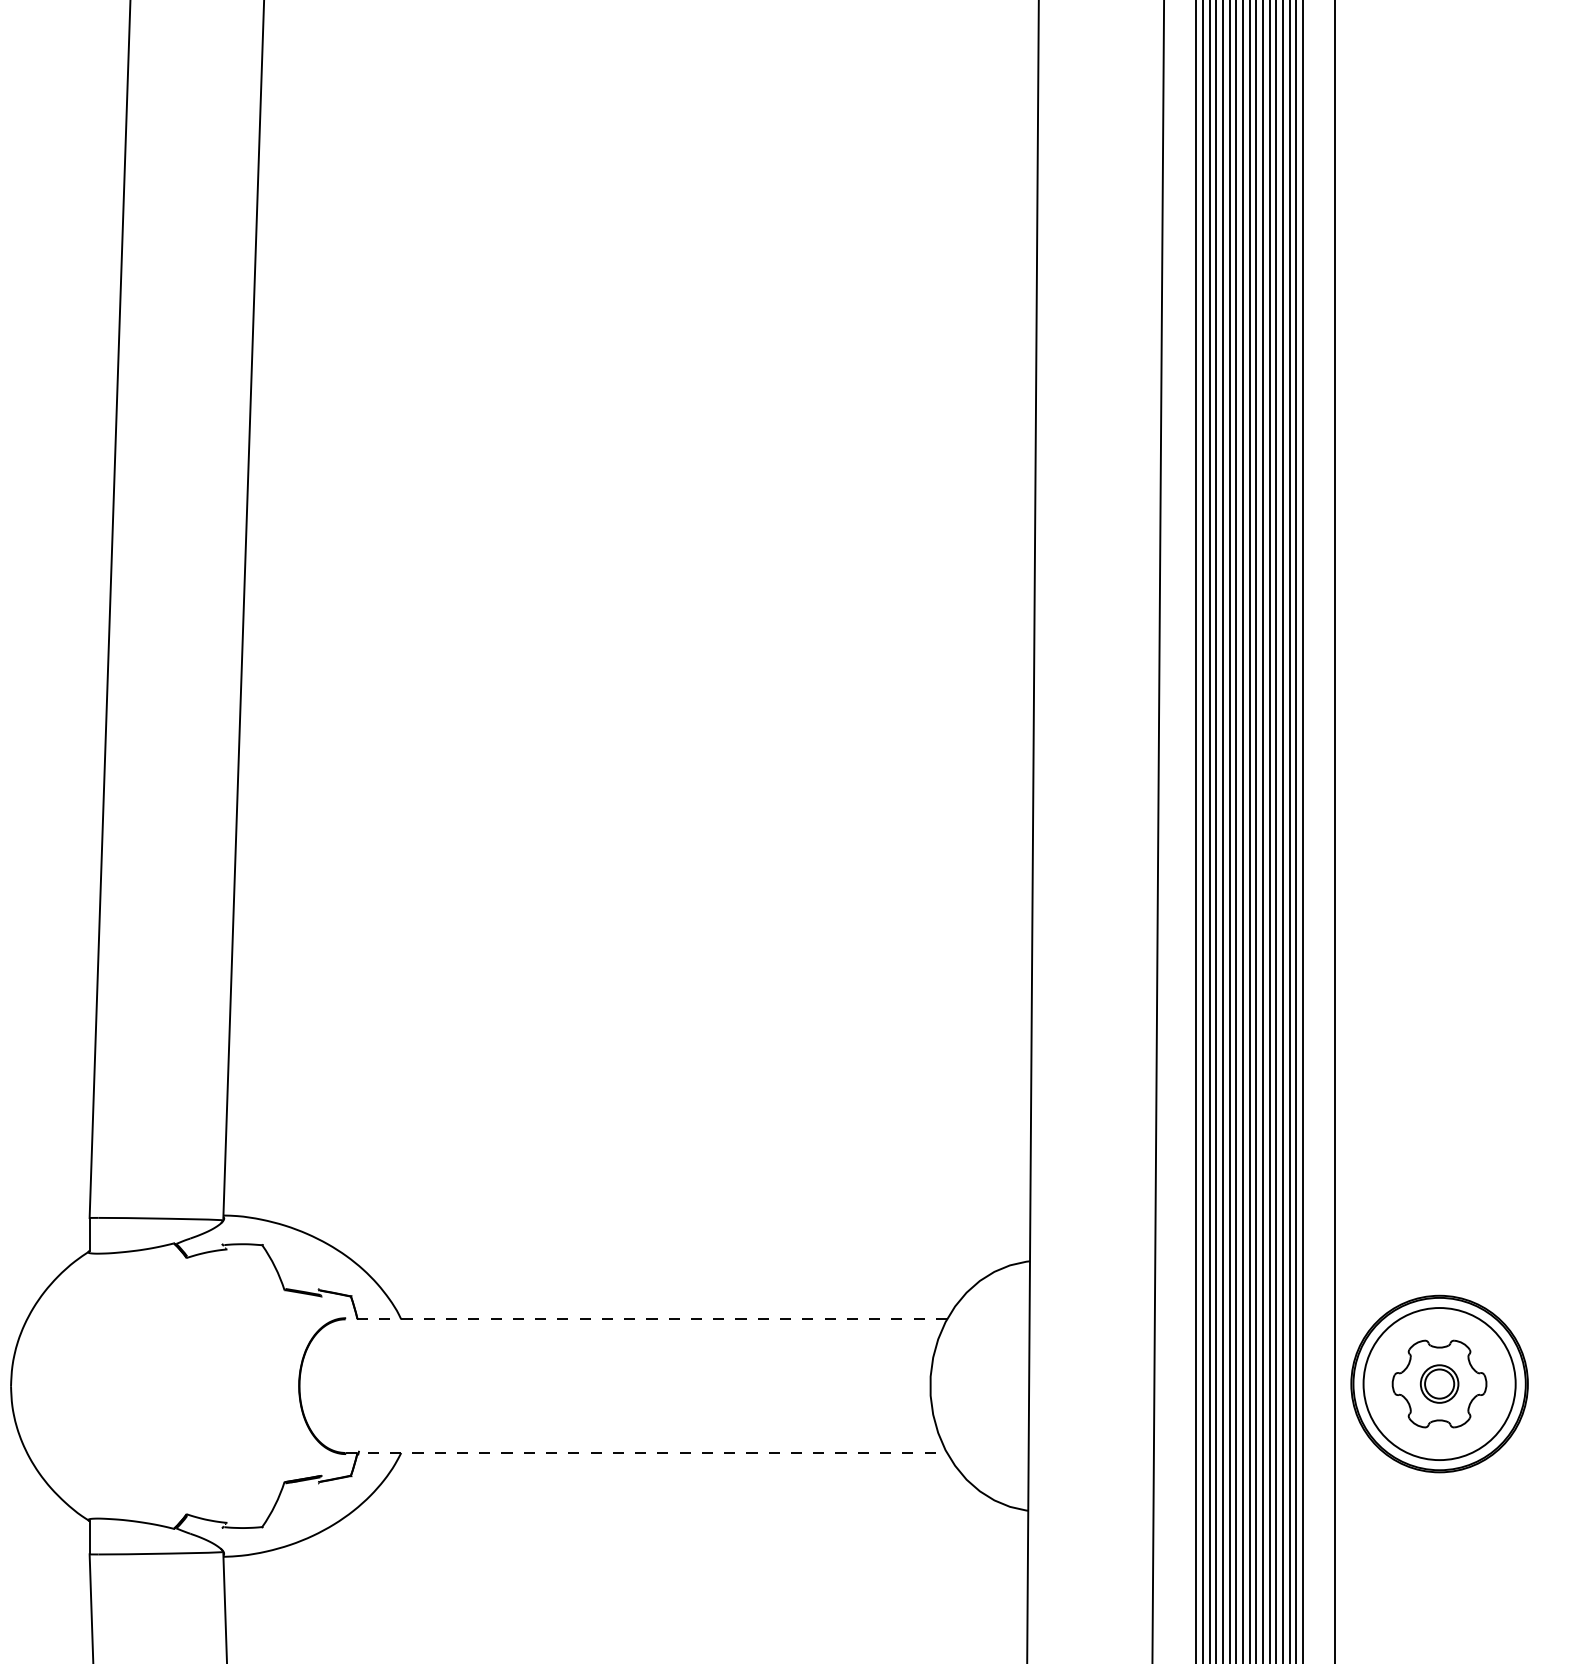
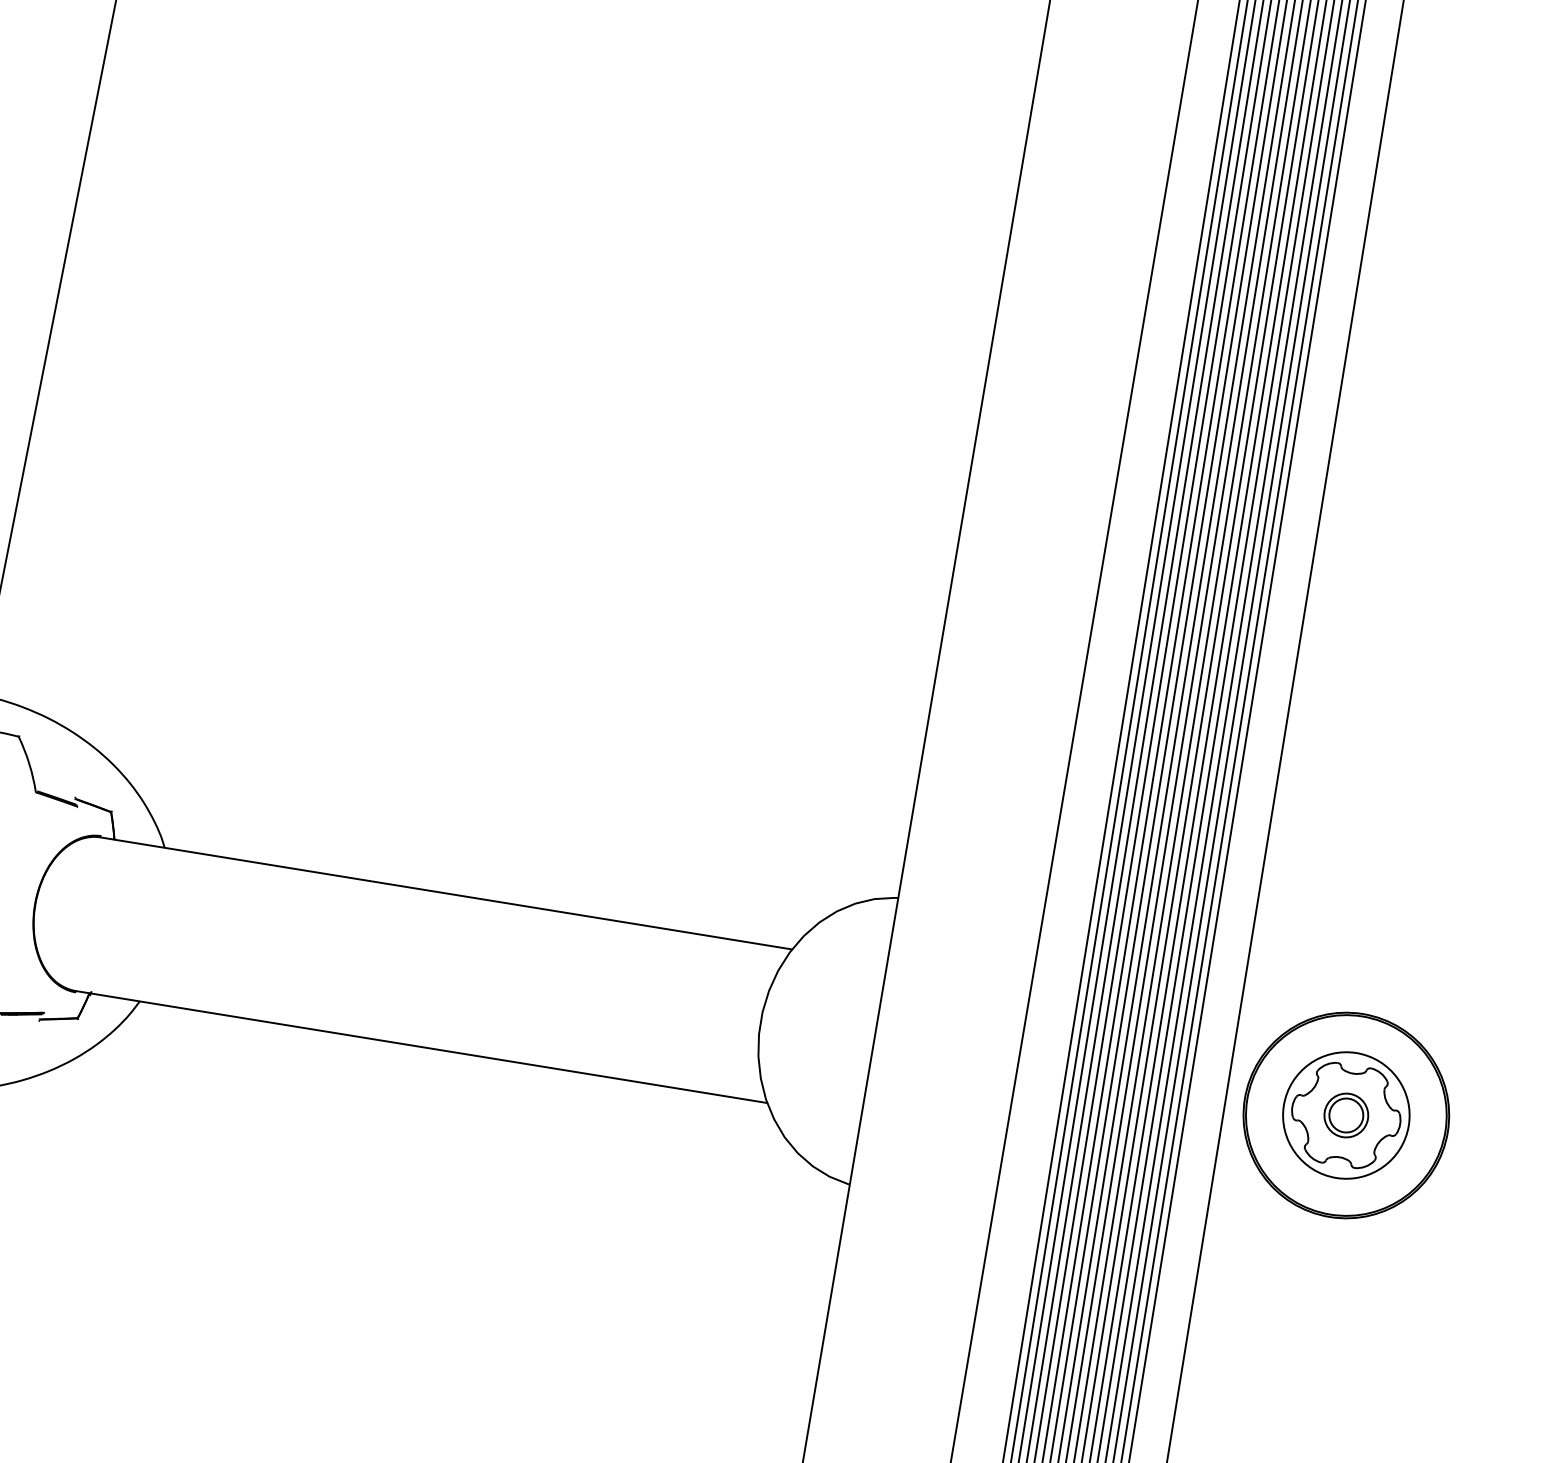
line: (646, 1319) -> (446, 893), dashed -> solid
circle: (1439, 1383) -> (1346, 1114), size x0.71
line: (646, 1452) -> (421, 1046), dashed -> solid

